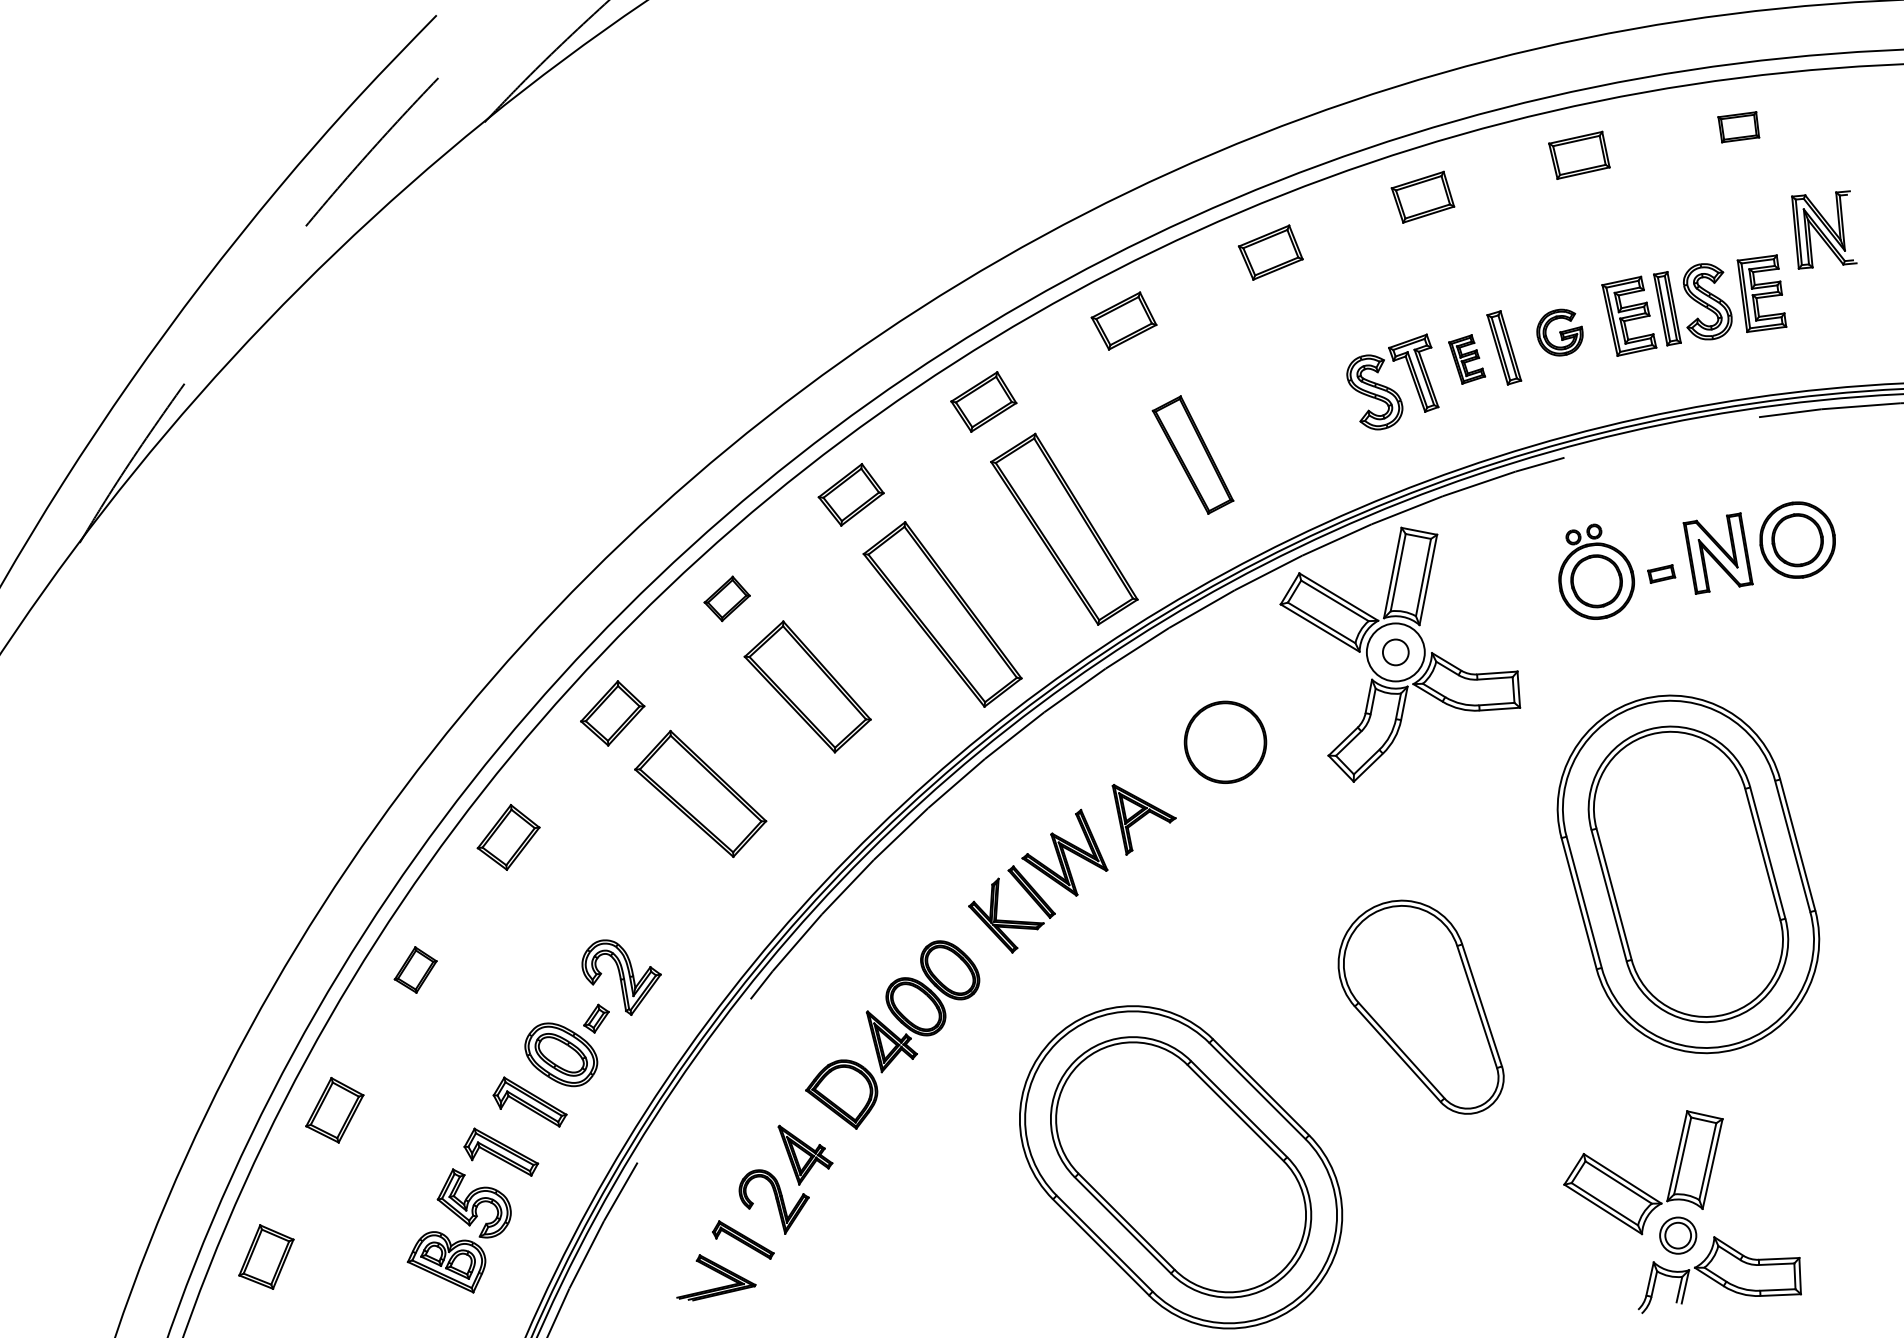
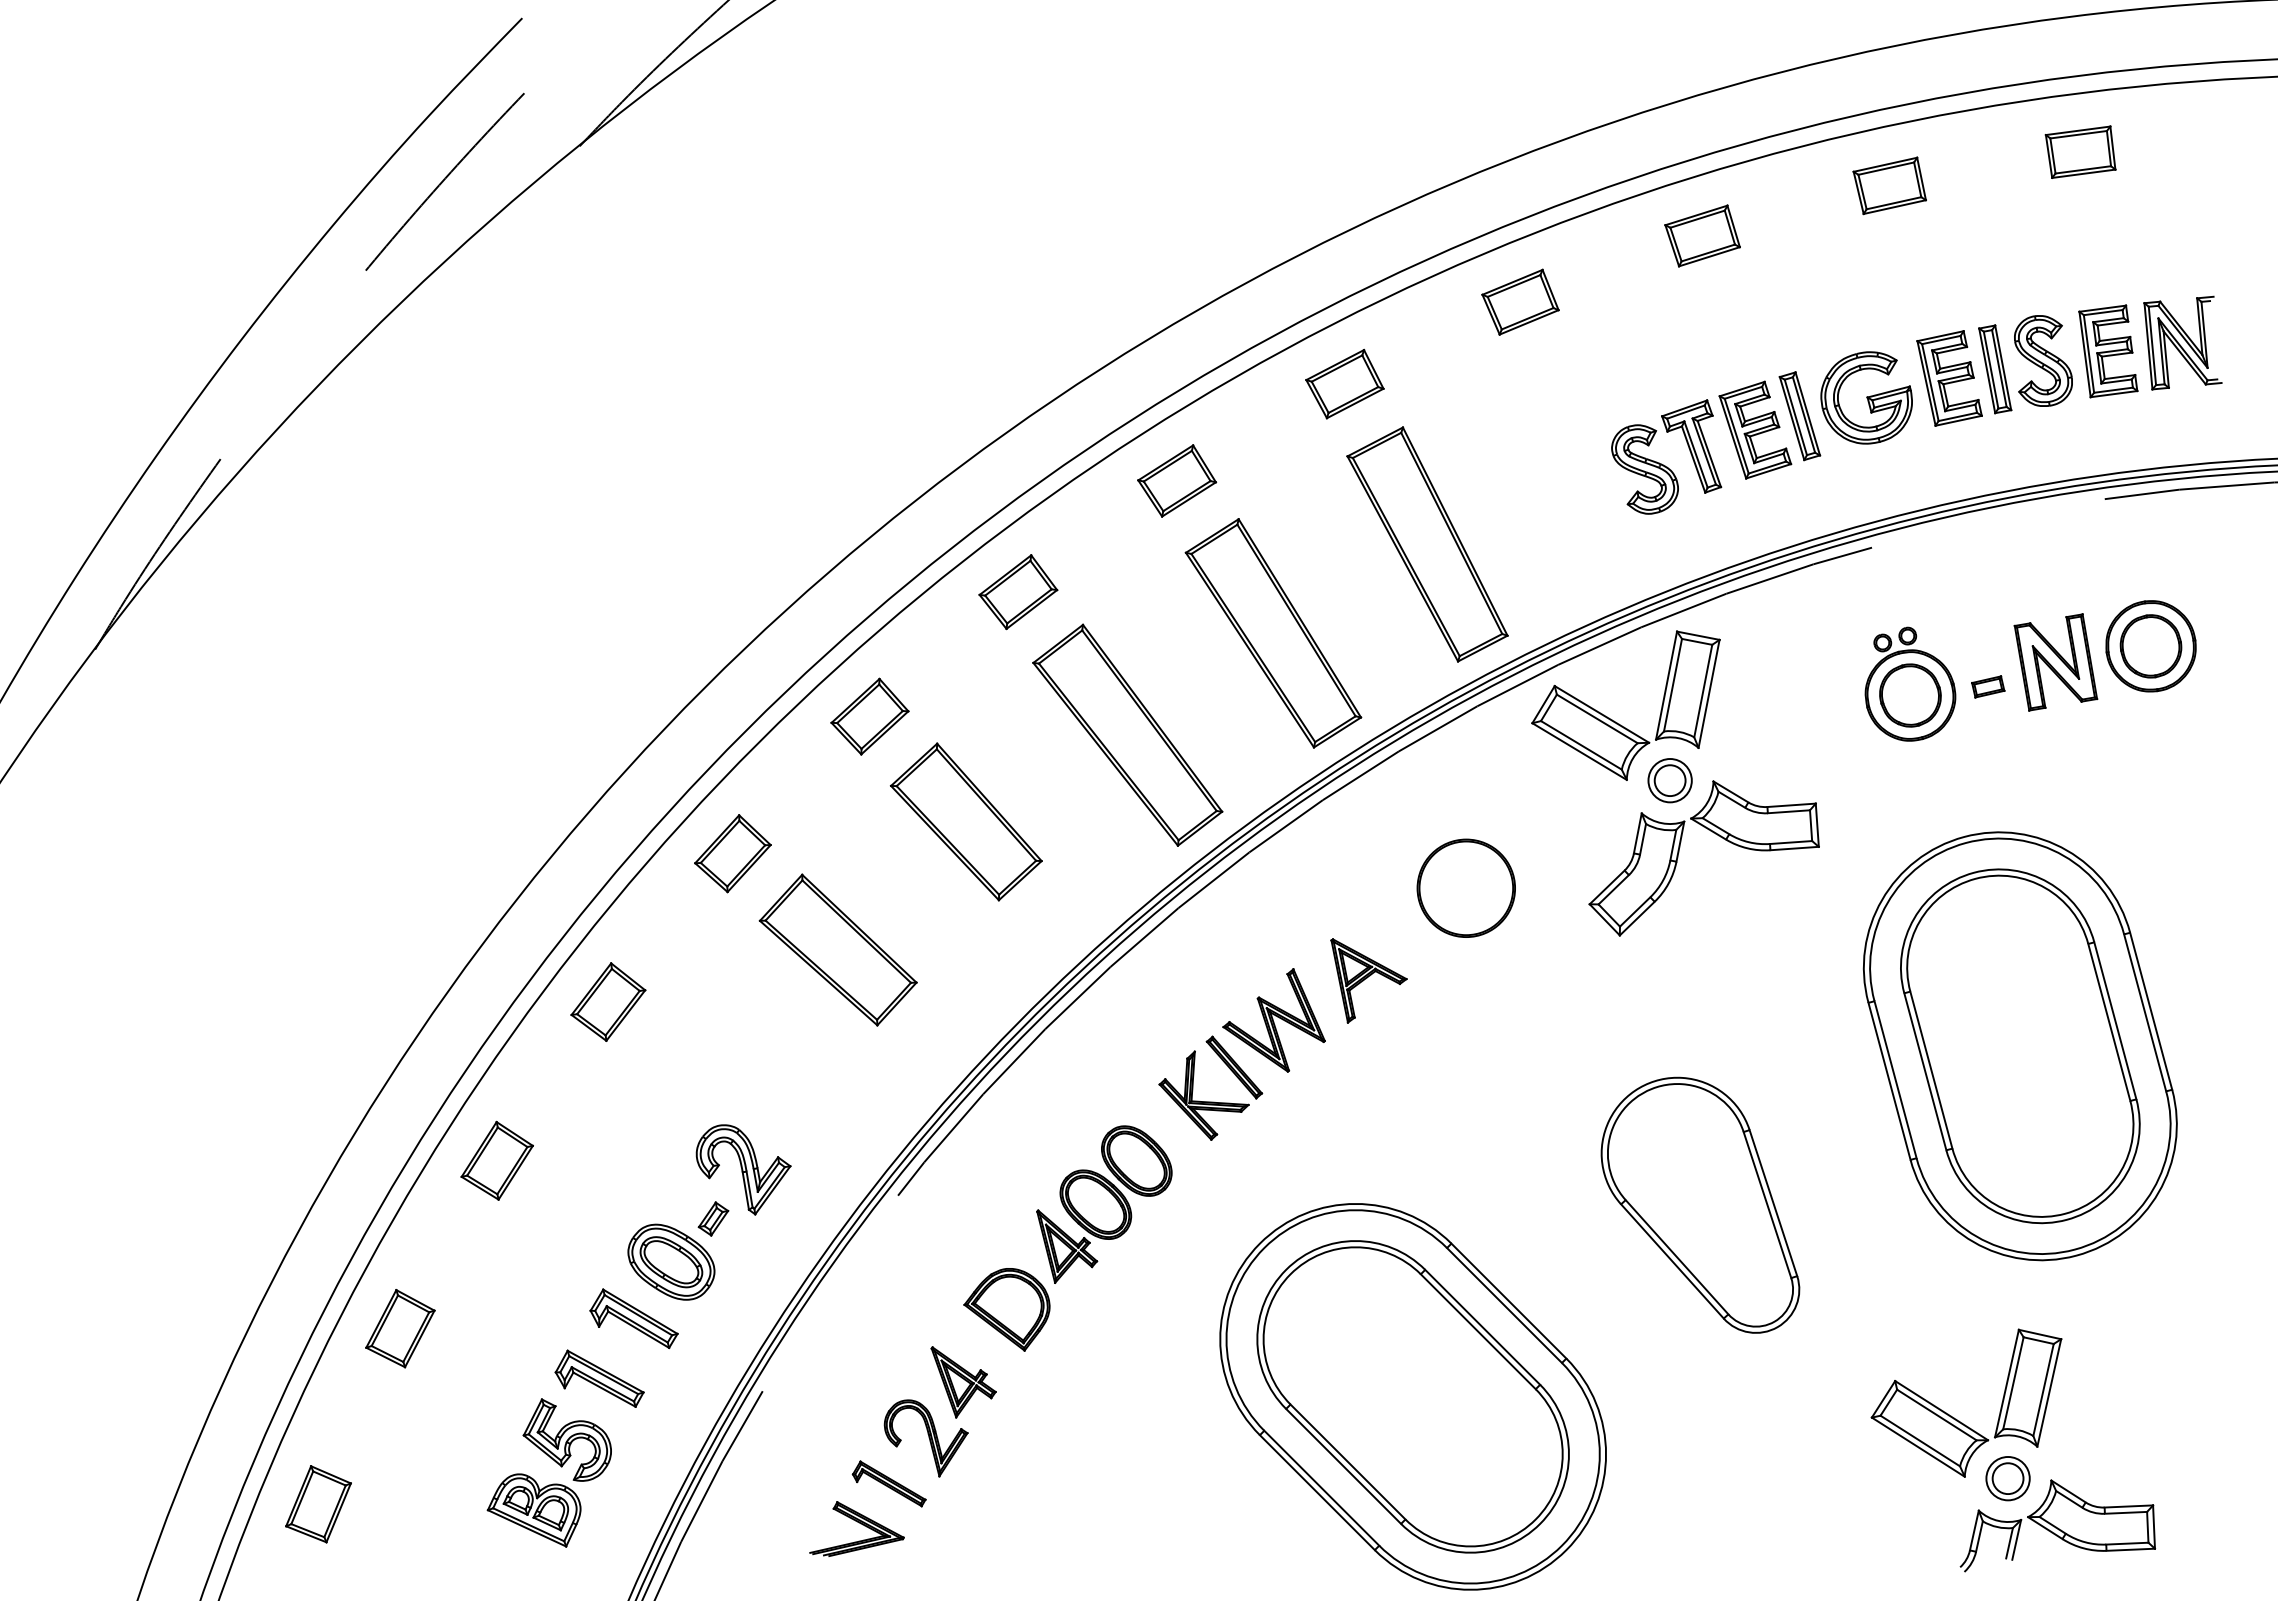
part: (1738, 126) -> (2080, 151), size x1.43
part: (1823, 229) -> (2182, 342), moved
part: (1559, 332) -> (1866, 397), size x1.67
part: (1467, 358) -> (1755, 429), size x1.67
part: (1193, 455) -> (1427, 544), size x1.67
part: (726, 598) -> (869, 716), size x1.43
circle: (1395, 652) -> (1669, 780), size x0.62
part: (415, 969) -> (496, 1160), size x1.43

